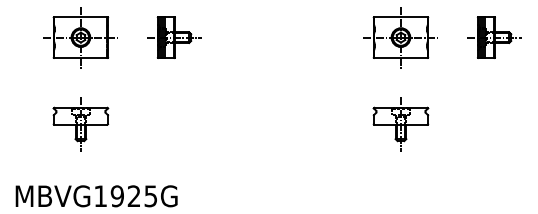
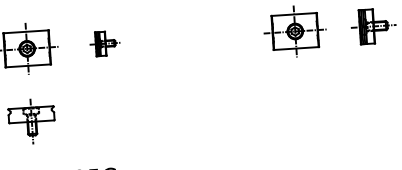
part: (174, 37) -> (105, 43), size x0.7
part: (400, 124) -> (299, 104), removed

